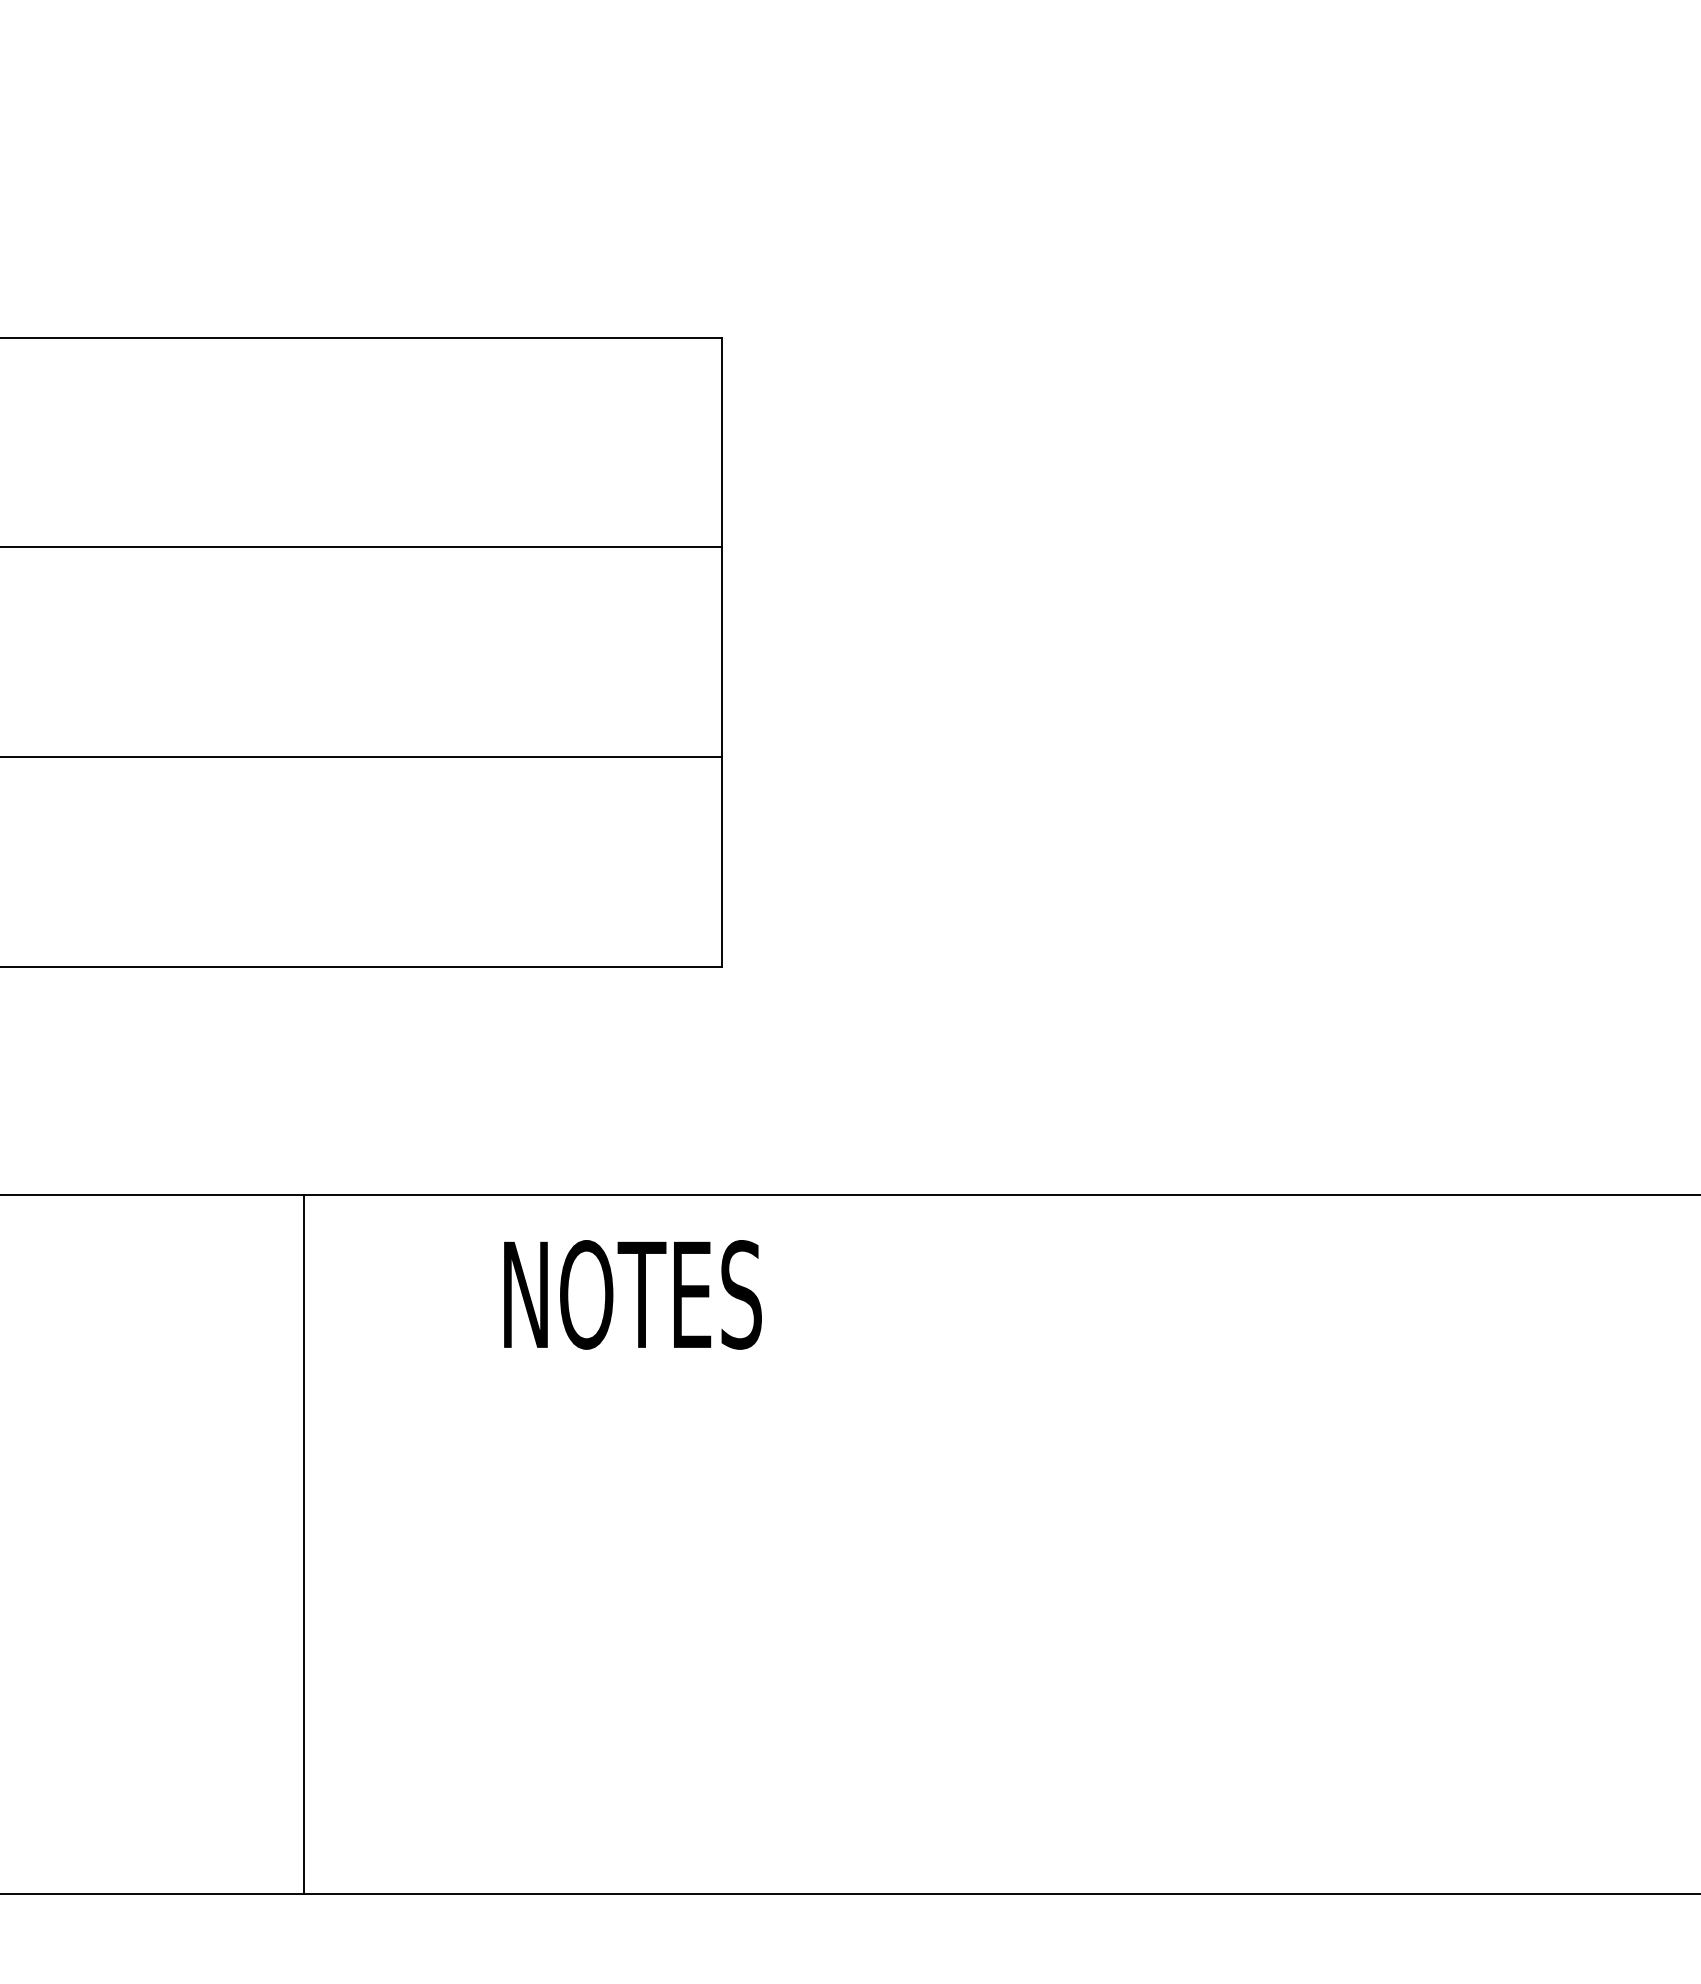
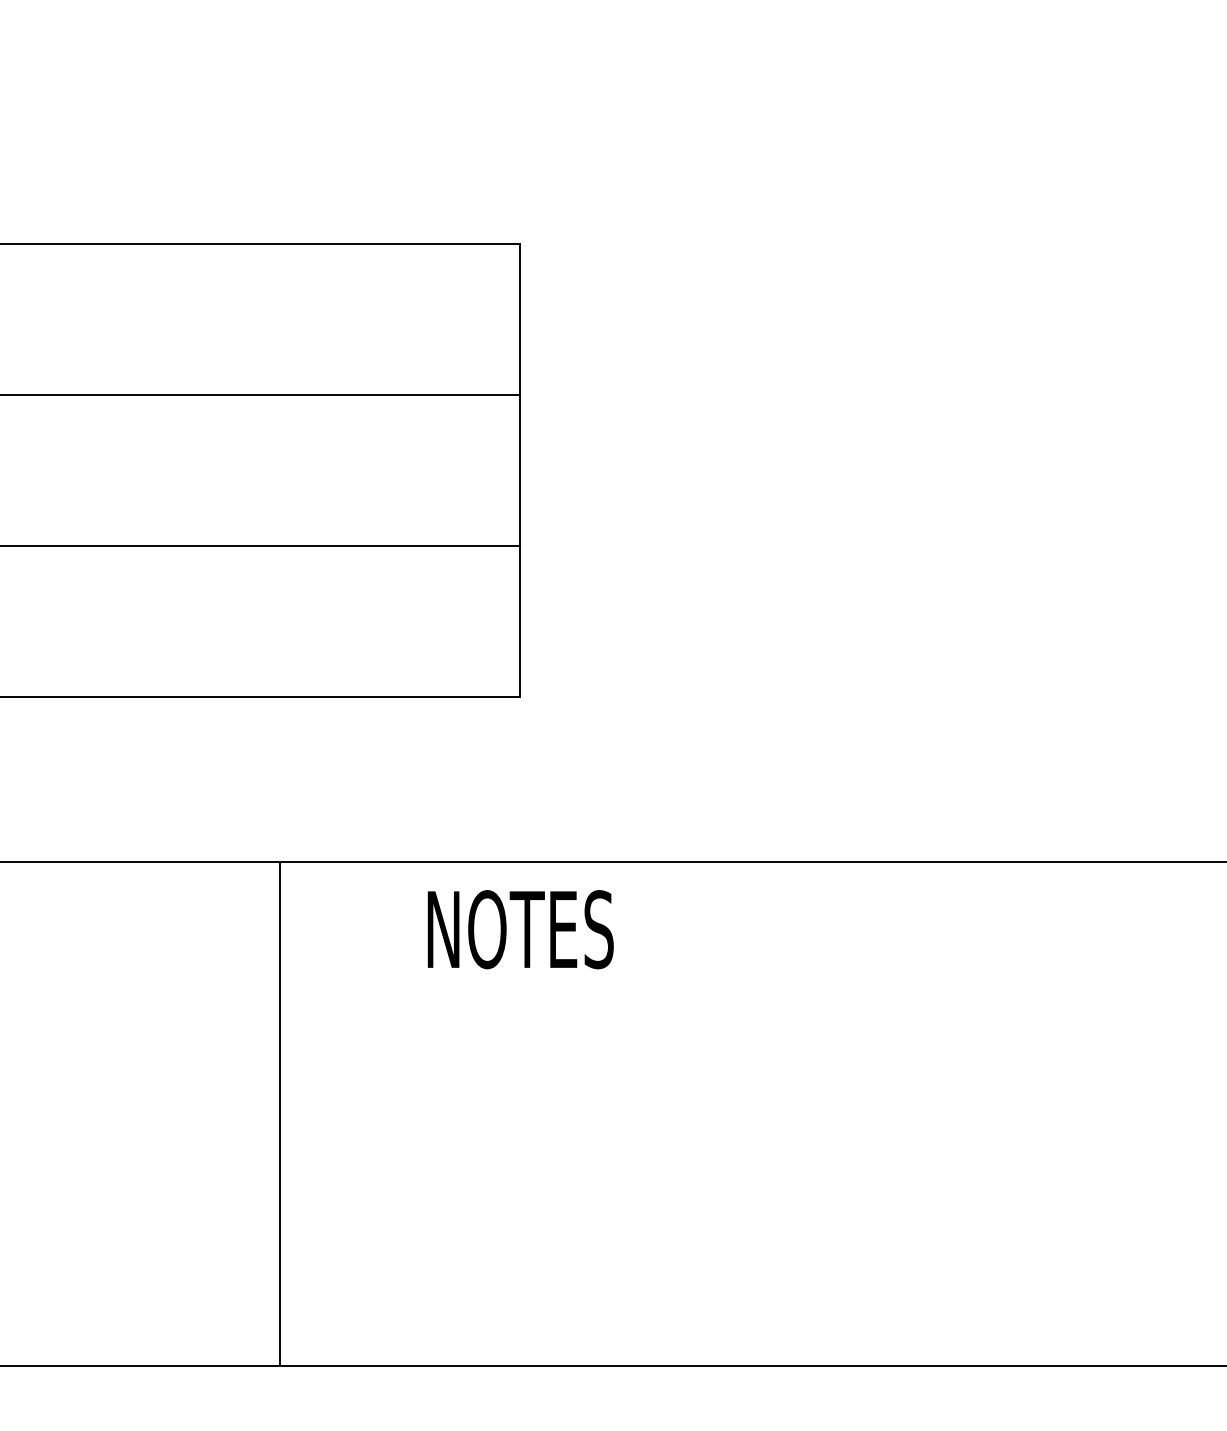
text: (632, 1294) -> (520, 929), moved
line: (303, 1544) -> (279, 1114), moved

